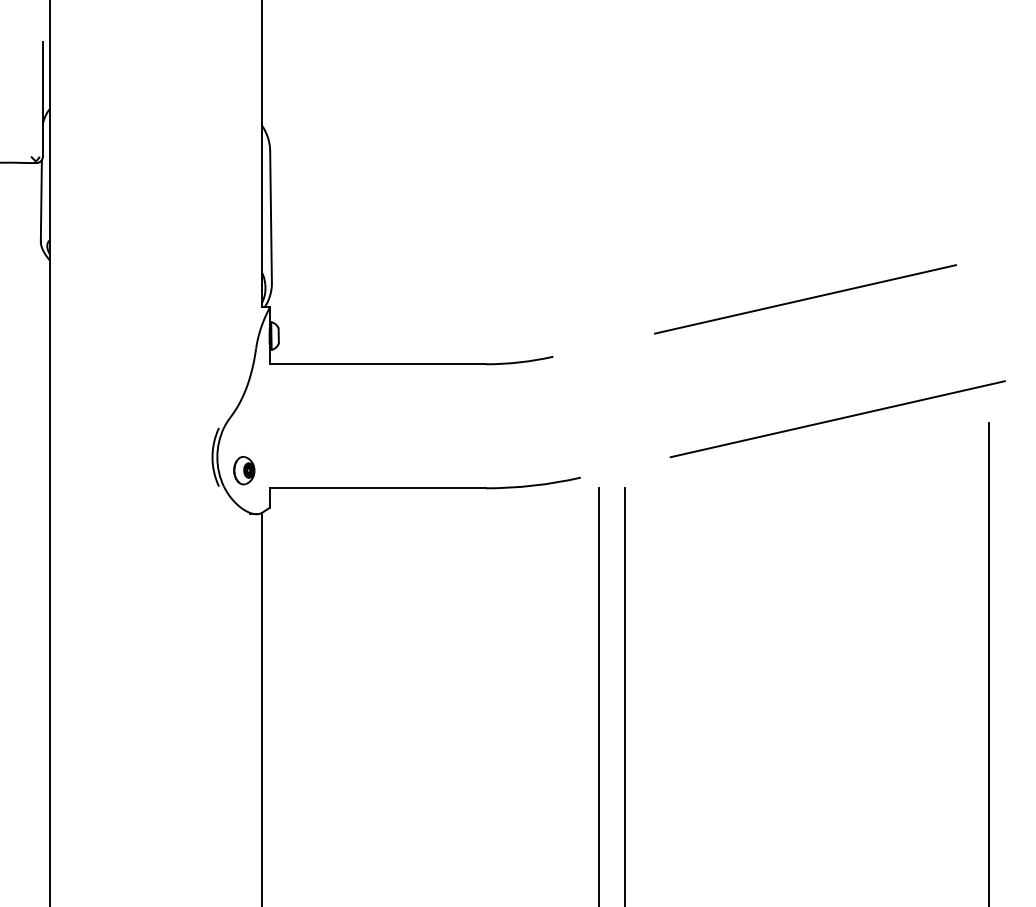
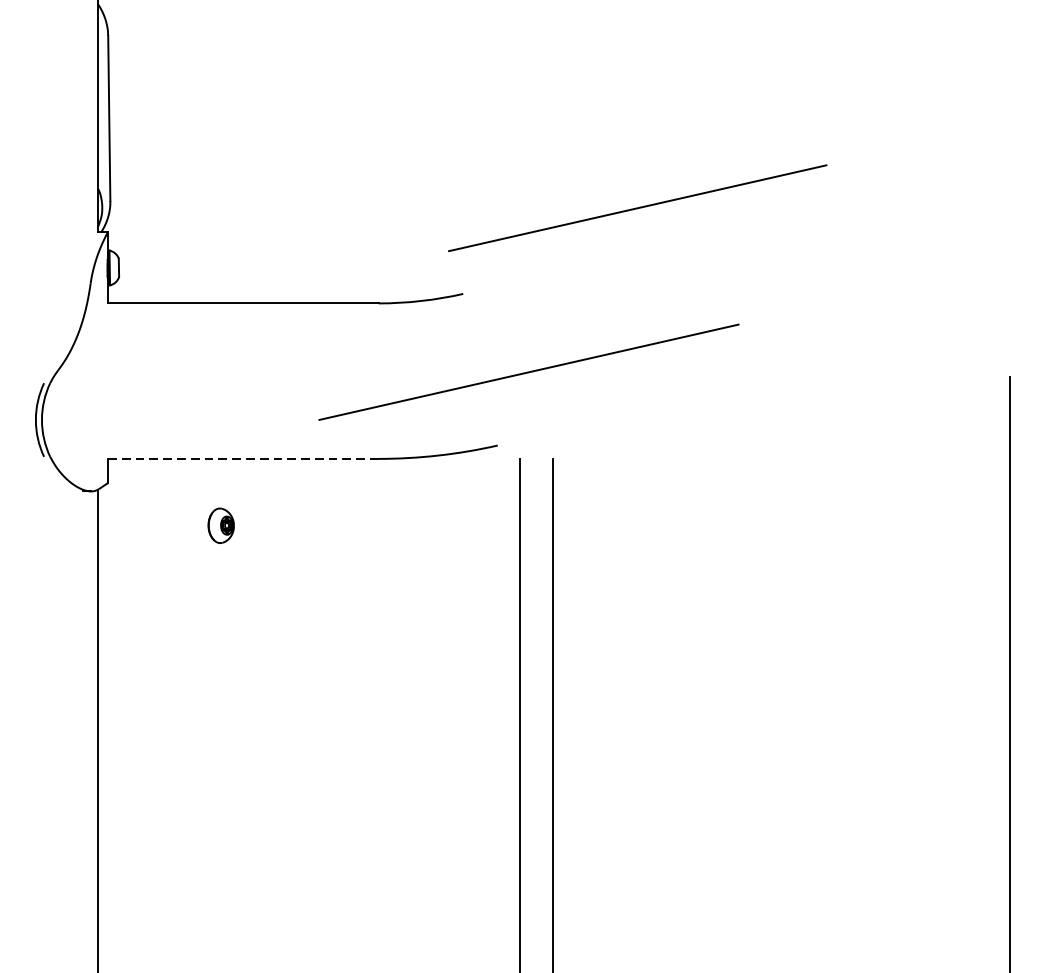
line: (805, 299) -> (637, 208), moved
line: (837, 419) -> (528, 372), moved
part: (244, 470) -> (221, 525), moved
line: (377, 488) -> (242, 459), solid -> dashed

